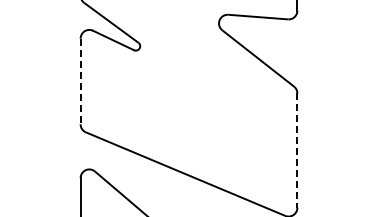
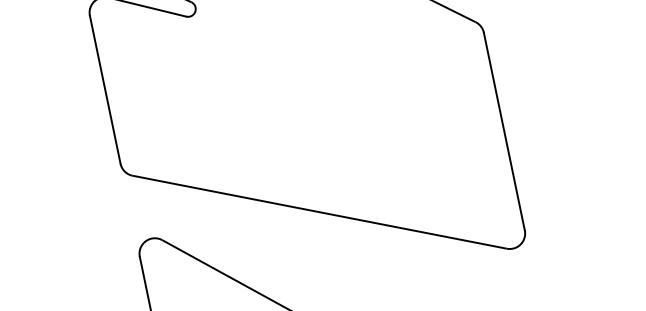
line: (80, 81) -> (105, 89), dashed -> solid
line: (297, 151) -> (504, 133), dashed -> solid

